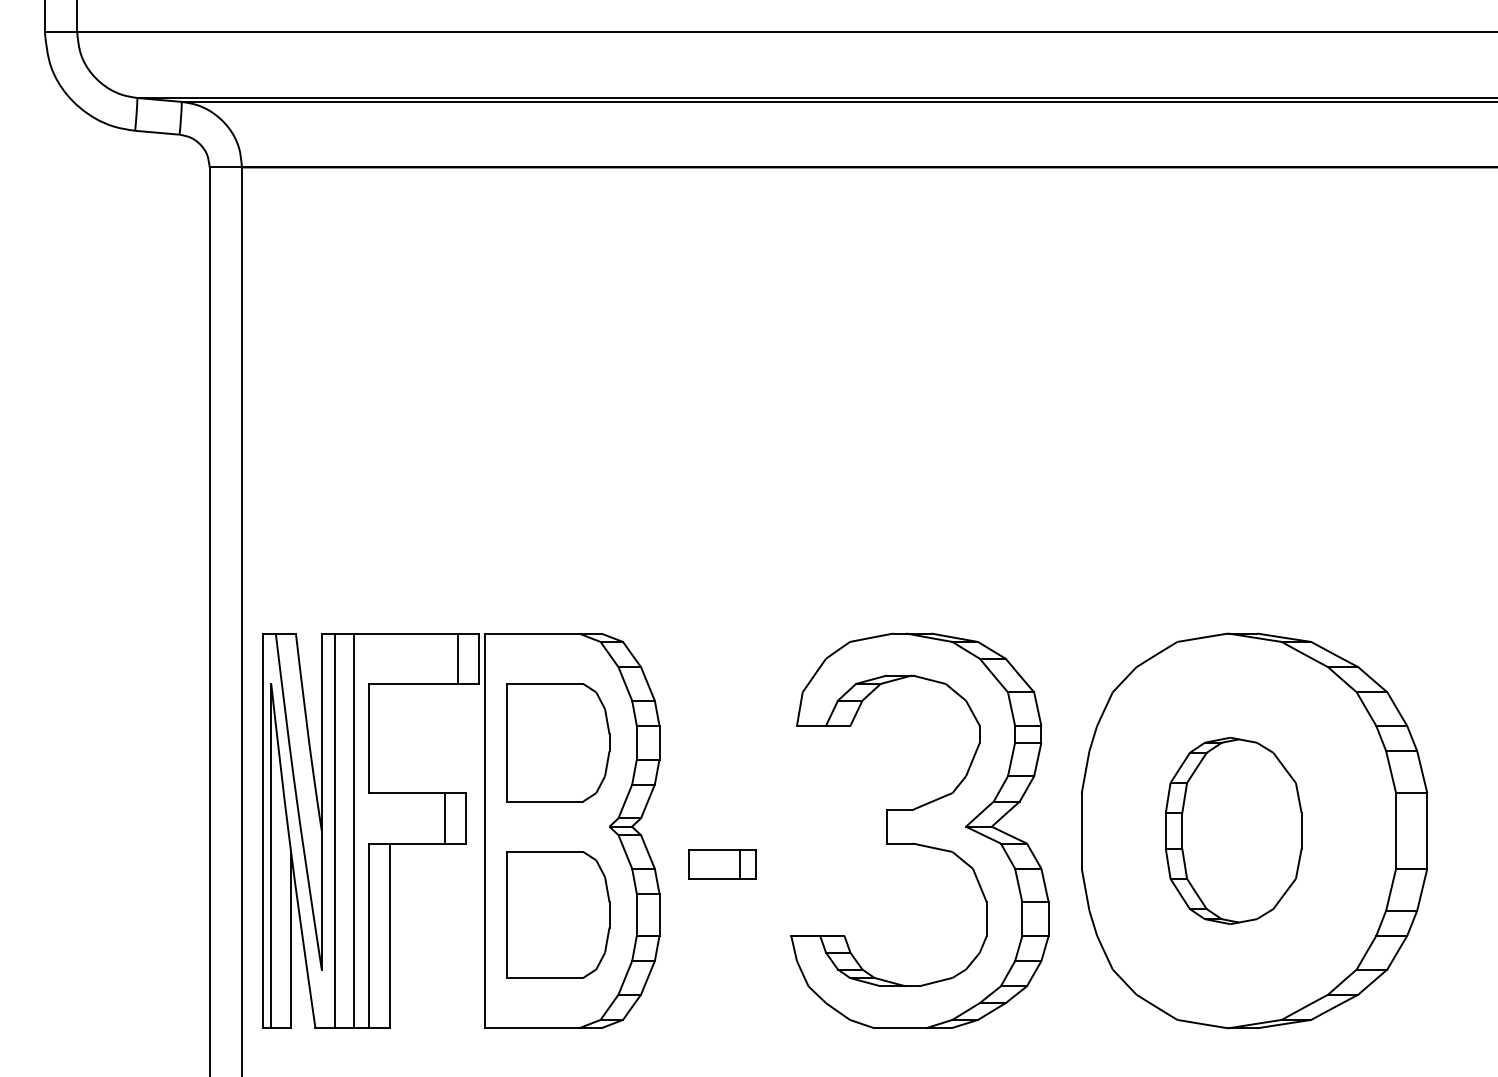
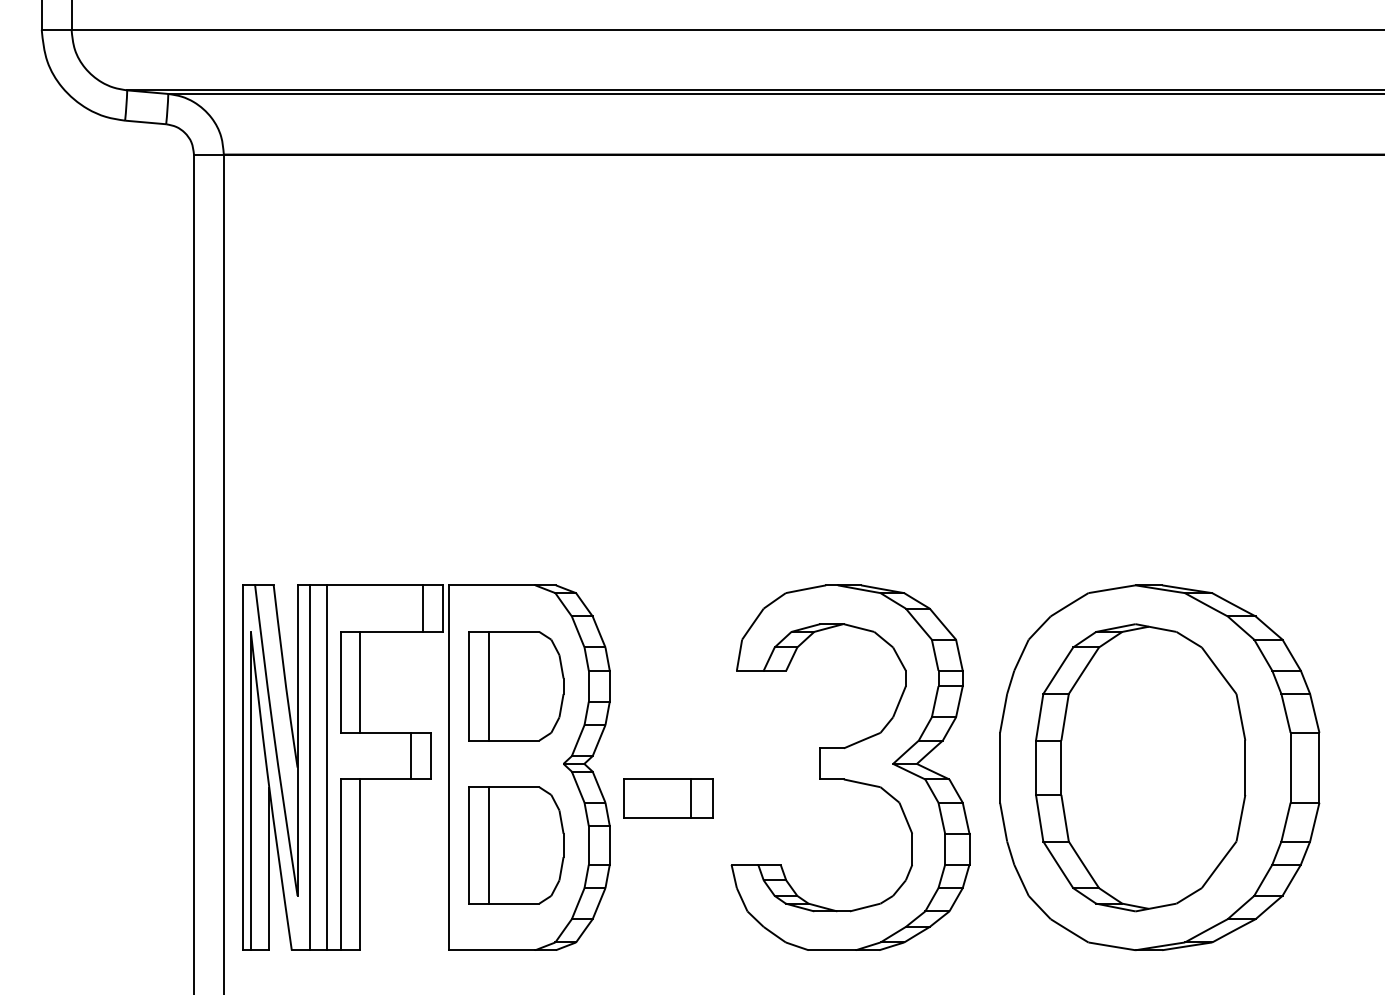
line: (389, 738) -> (360, 682), added
line: (529, 742) -> (489, 686), added
part: (1233, 830) -> (1140, 767), size x1.67
part: (722, 864) -> (668, 798), size x1.43
line: (529, 914) -> (489, 845), added

